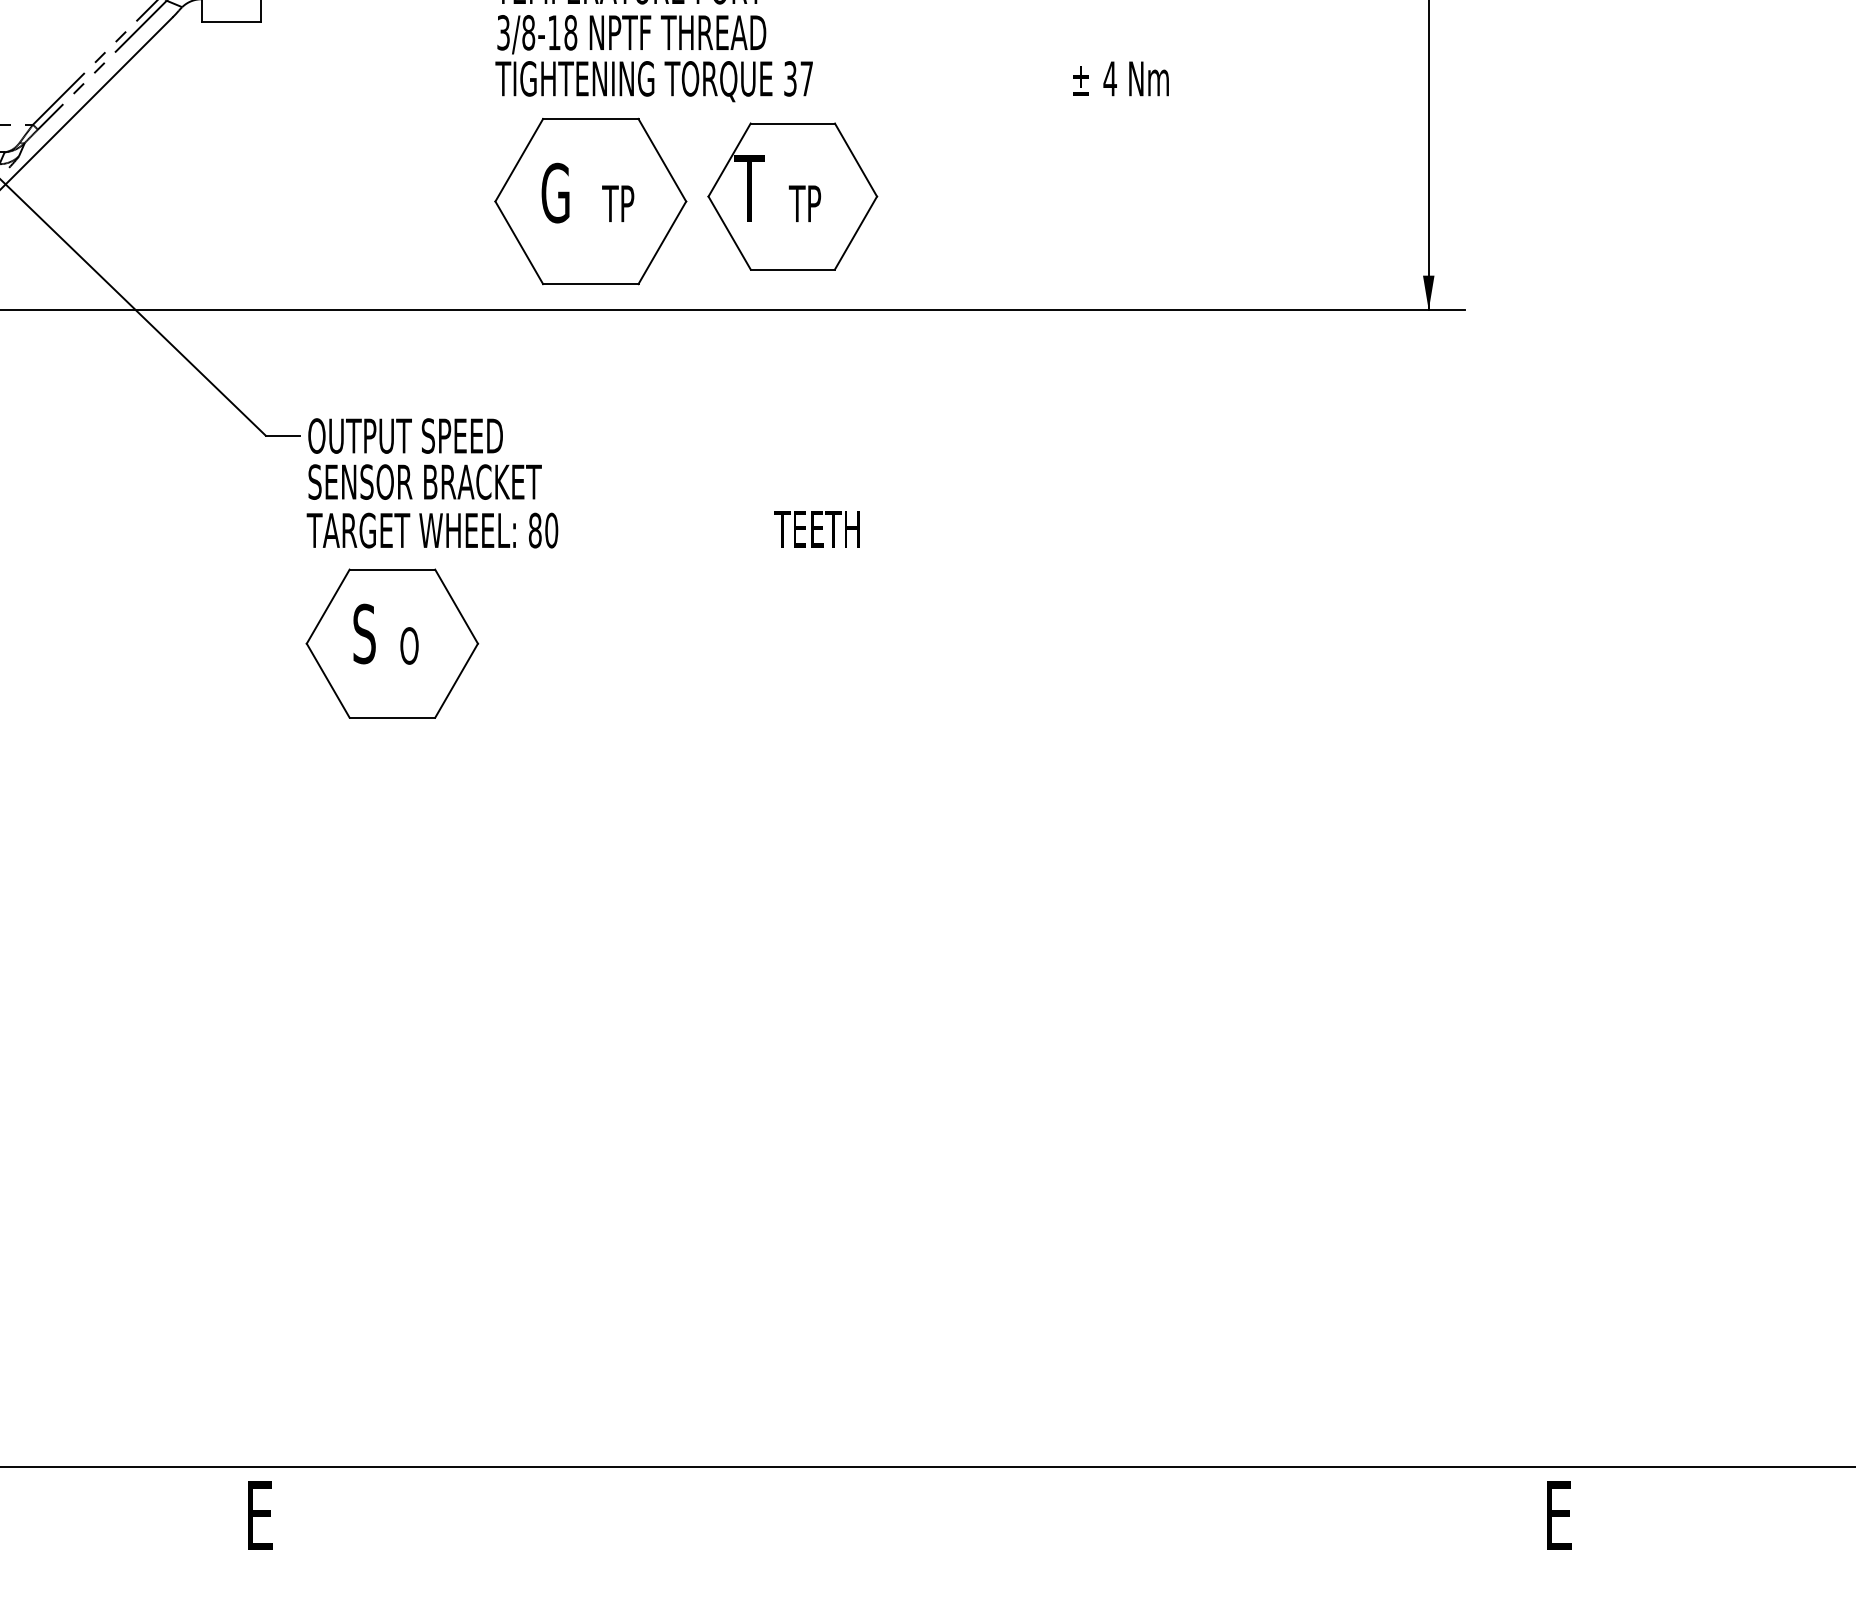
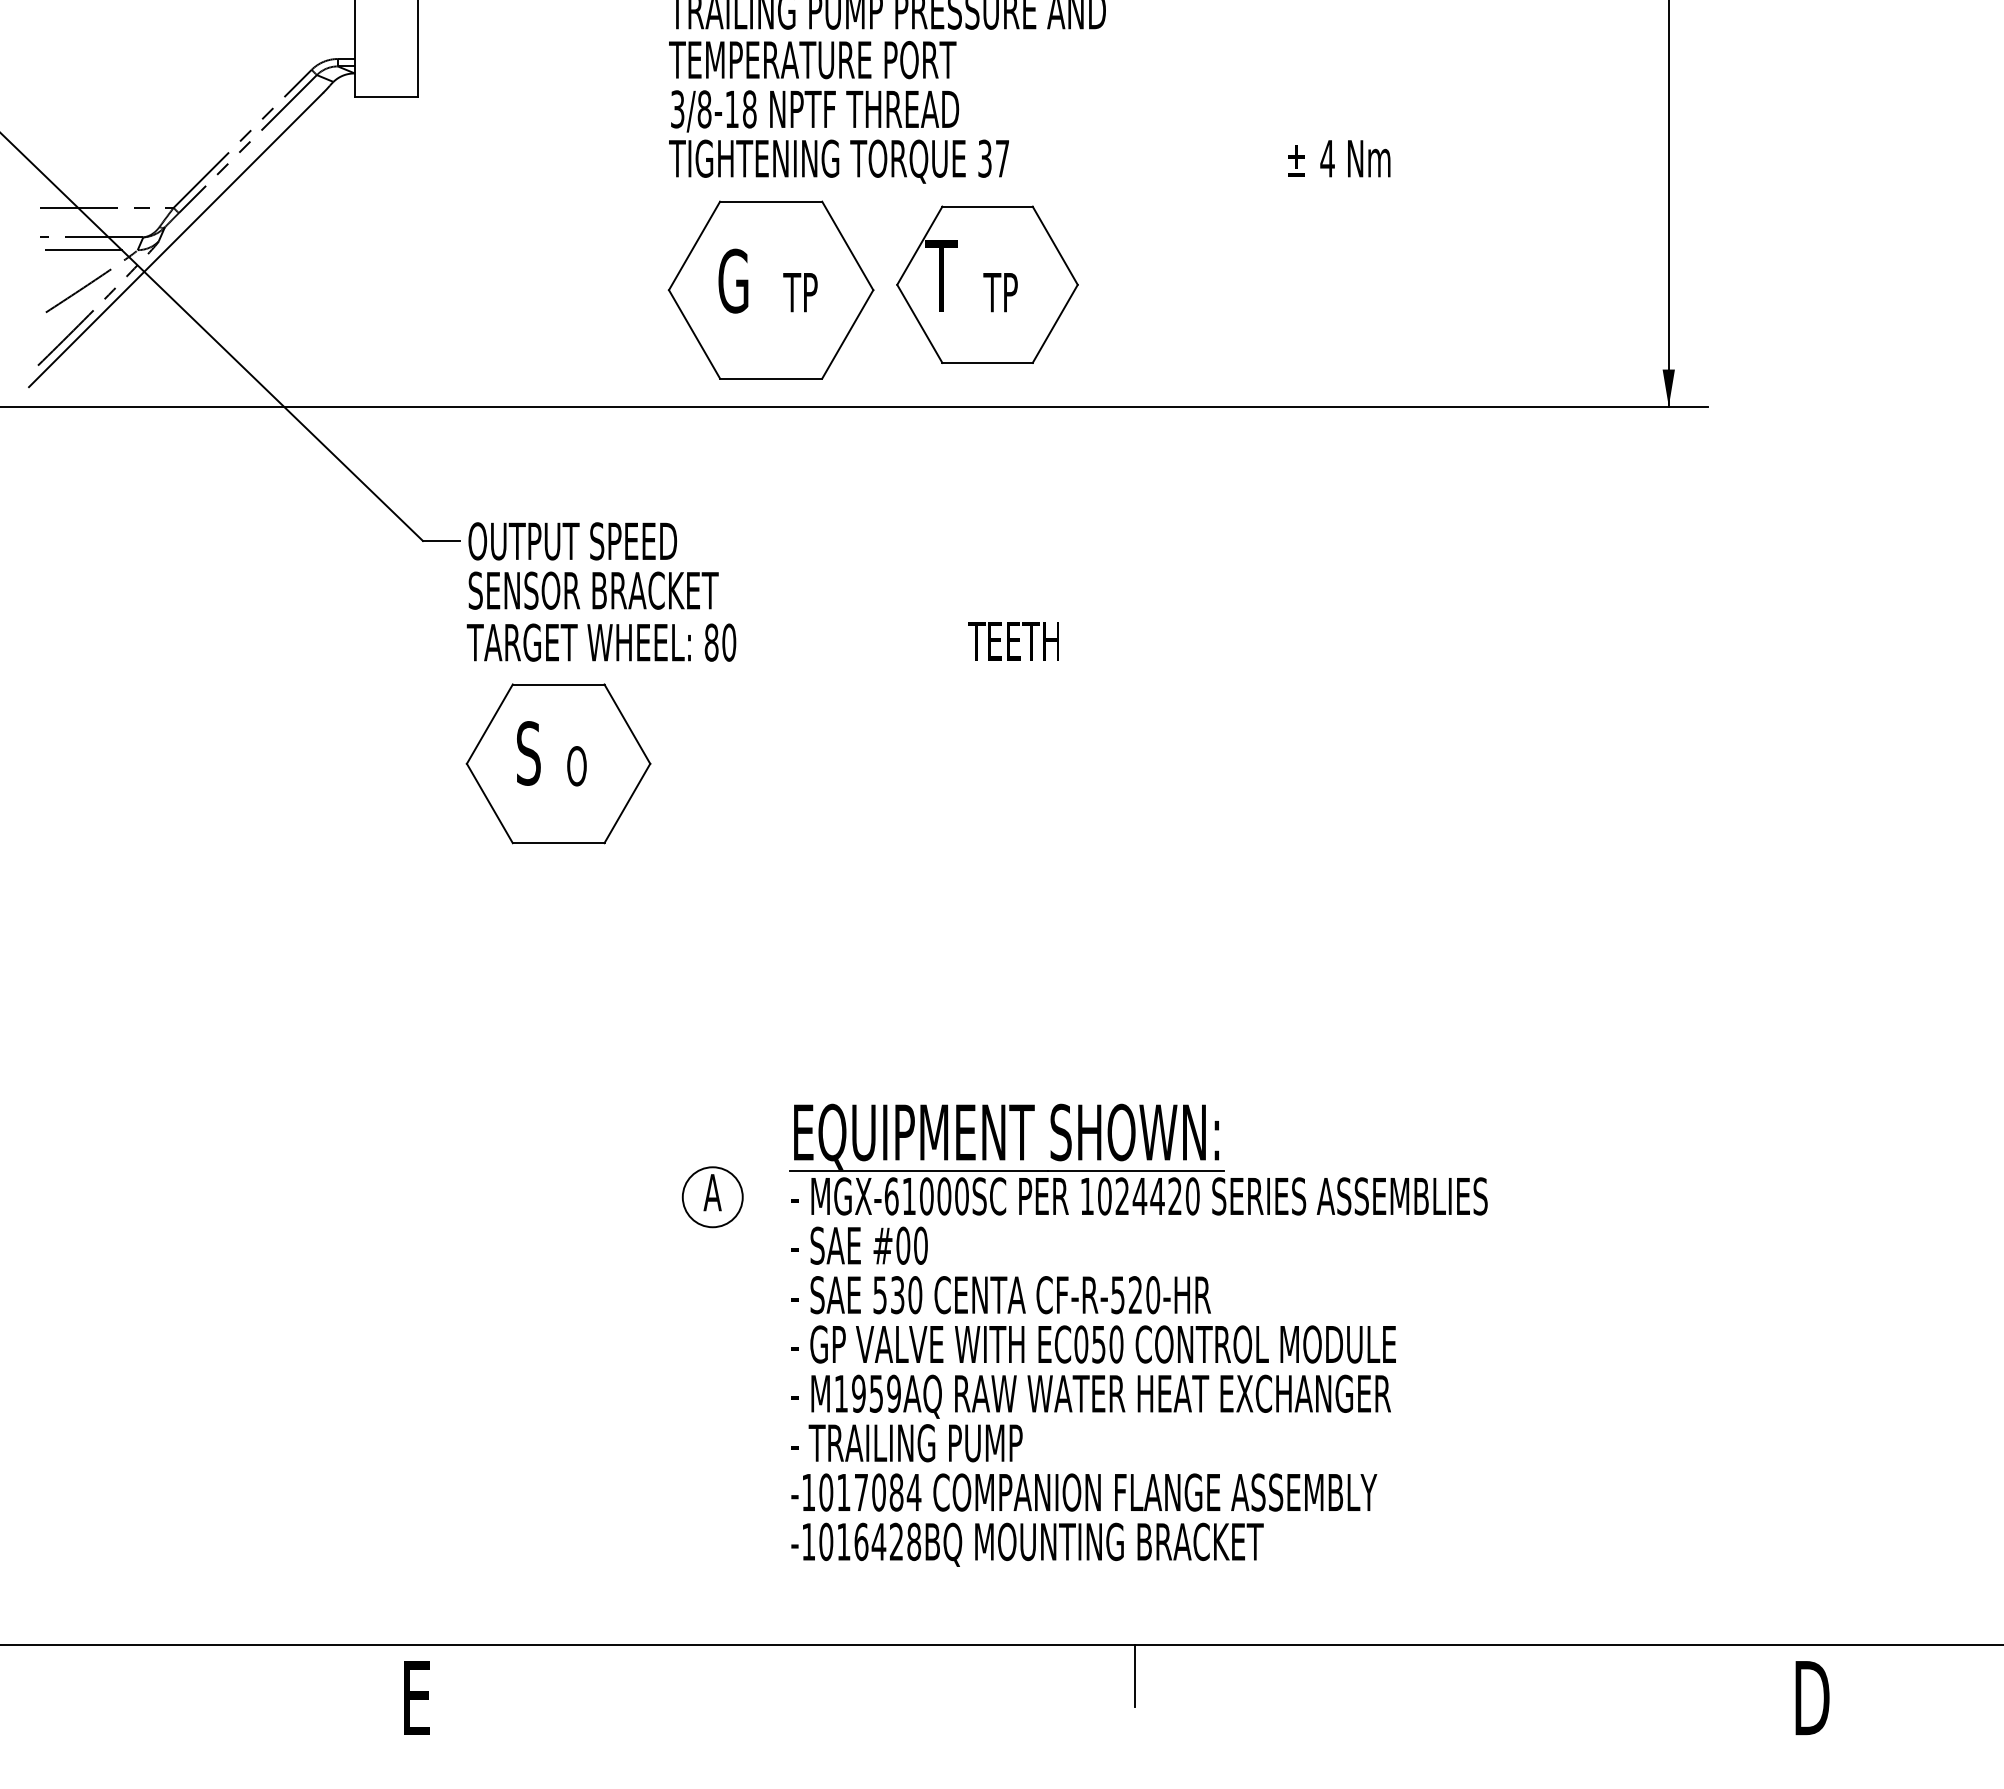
part: (536, 1048) -> (712, 1197), added
part: (933, 1176) -> (1138, 1334), added
line: (930, 1495) -> (1135, 1676), added
text: (1562, 1516) -> (1812, 1698), E -> D

